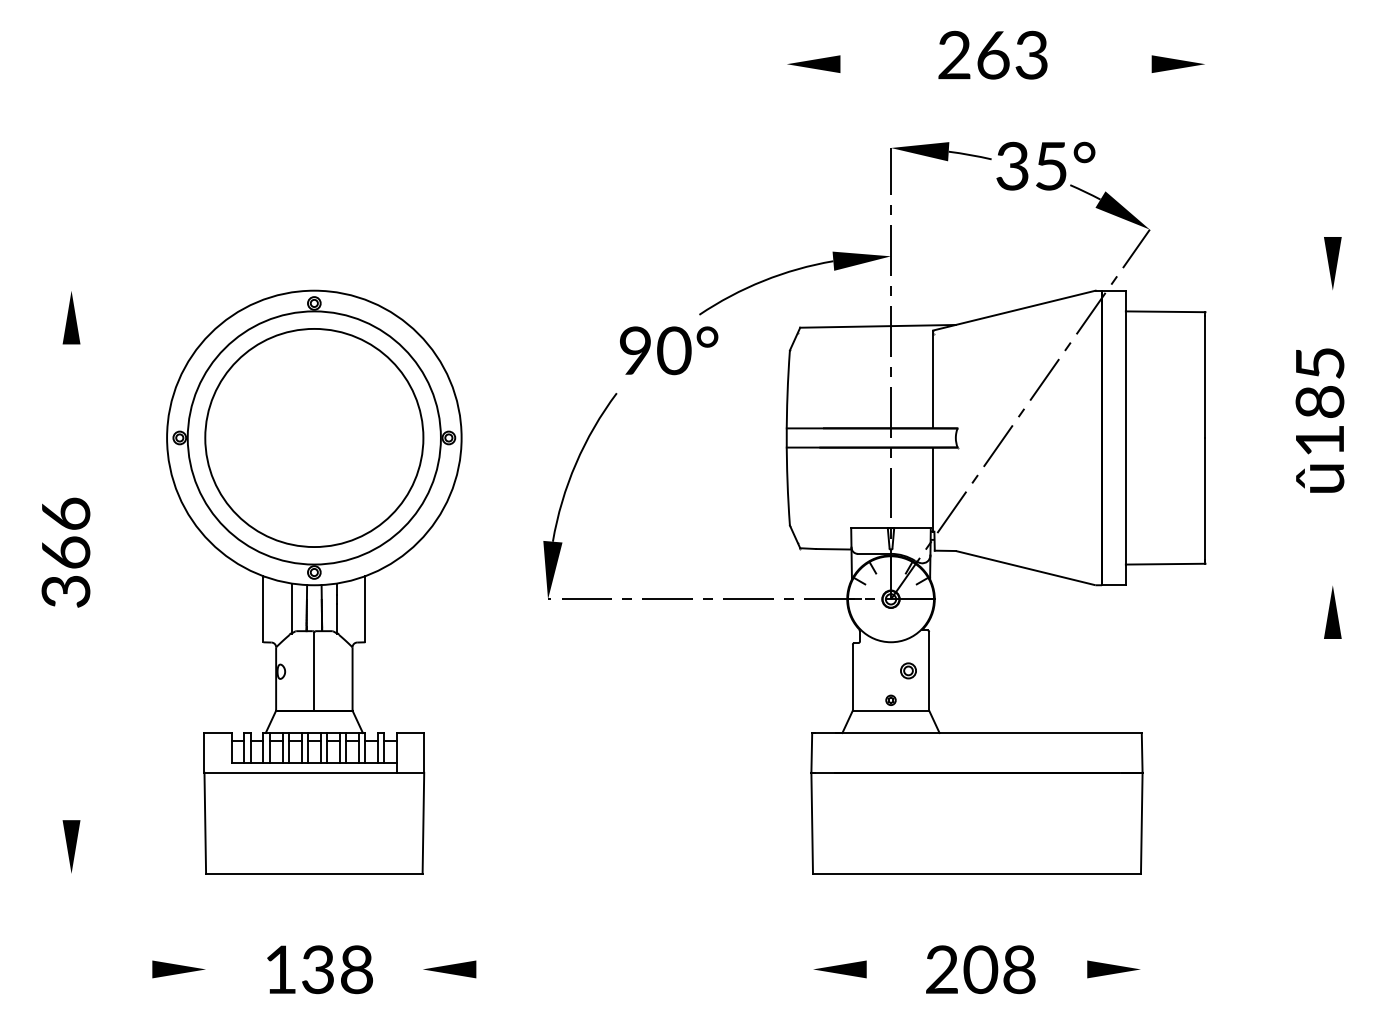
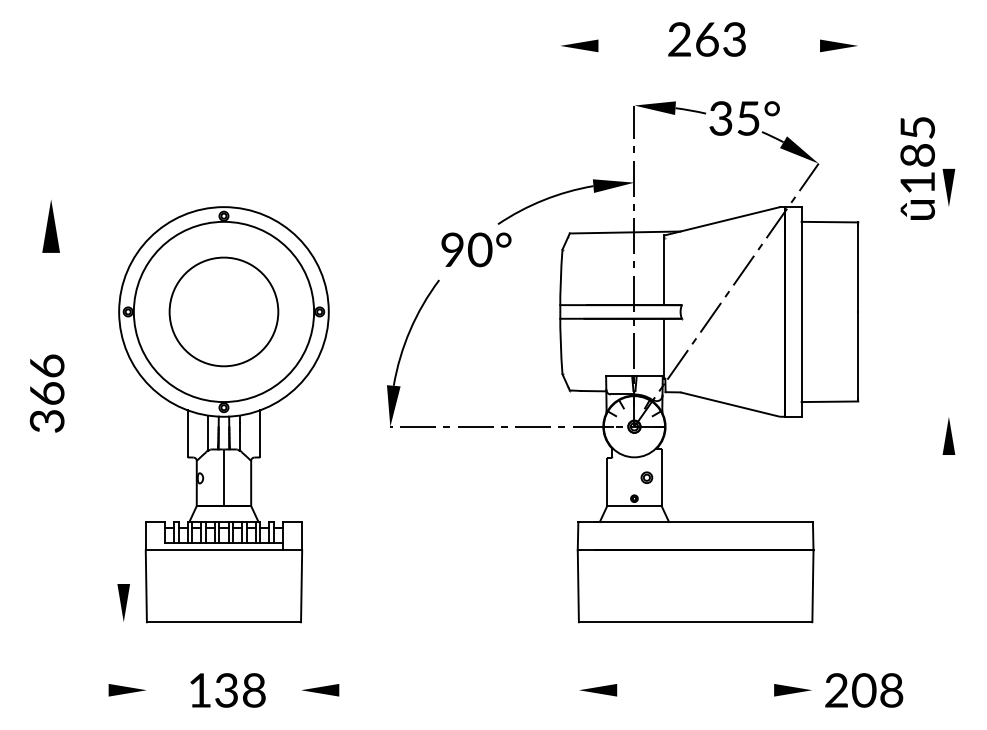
part: (71, 317) -> (51, 226), size x1.4
text: (1319, 420) -> (917, 168), moved
circle: (314, 437) -> (224, 311), size x0.7
part: (71, 846) -> (123, 602), moved
text: (980, 969) -> (863, 690), moved

